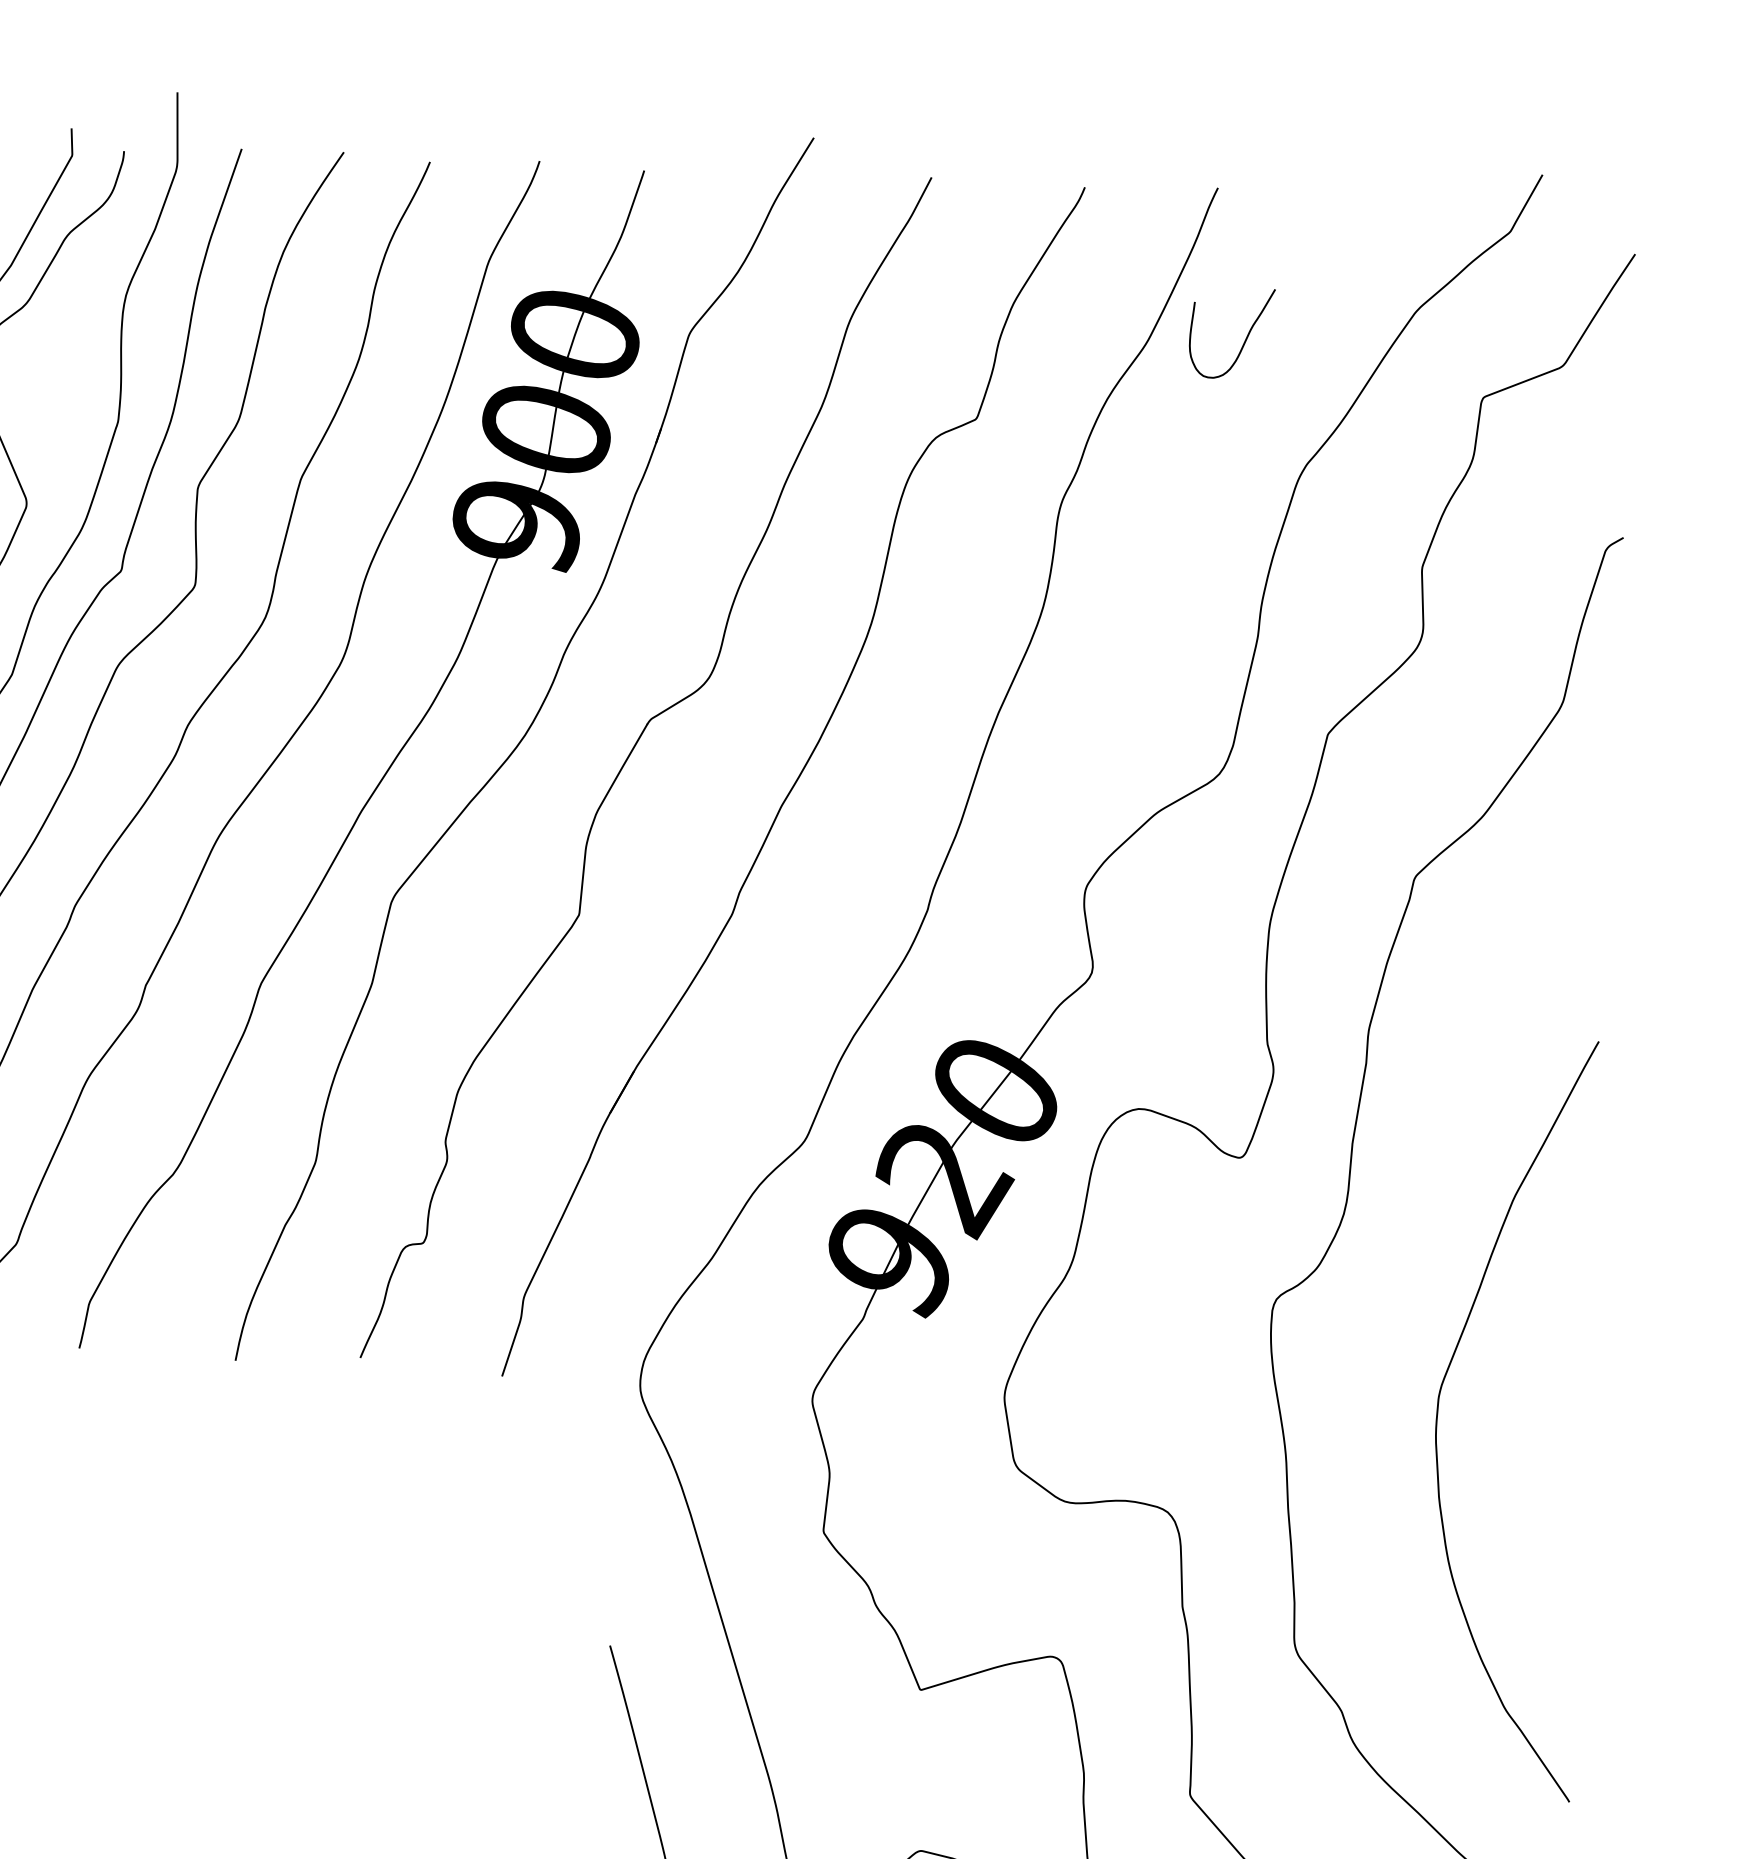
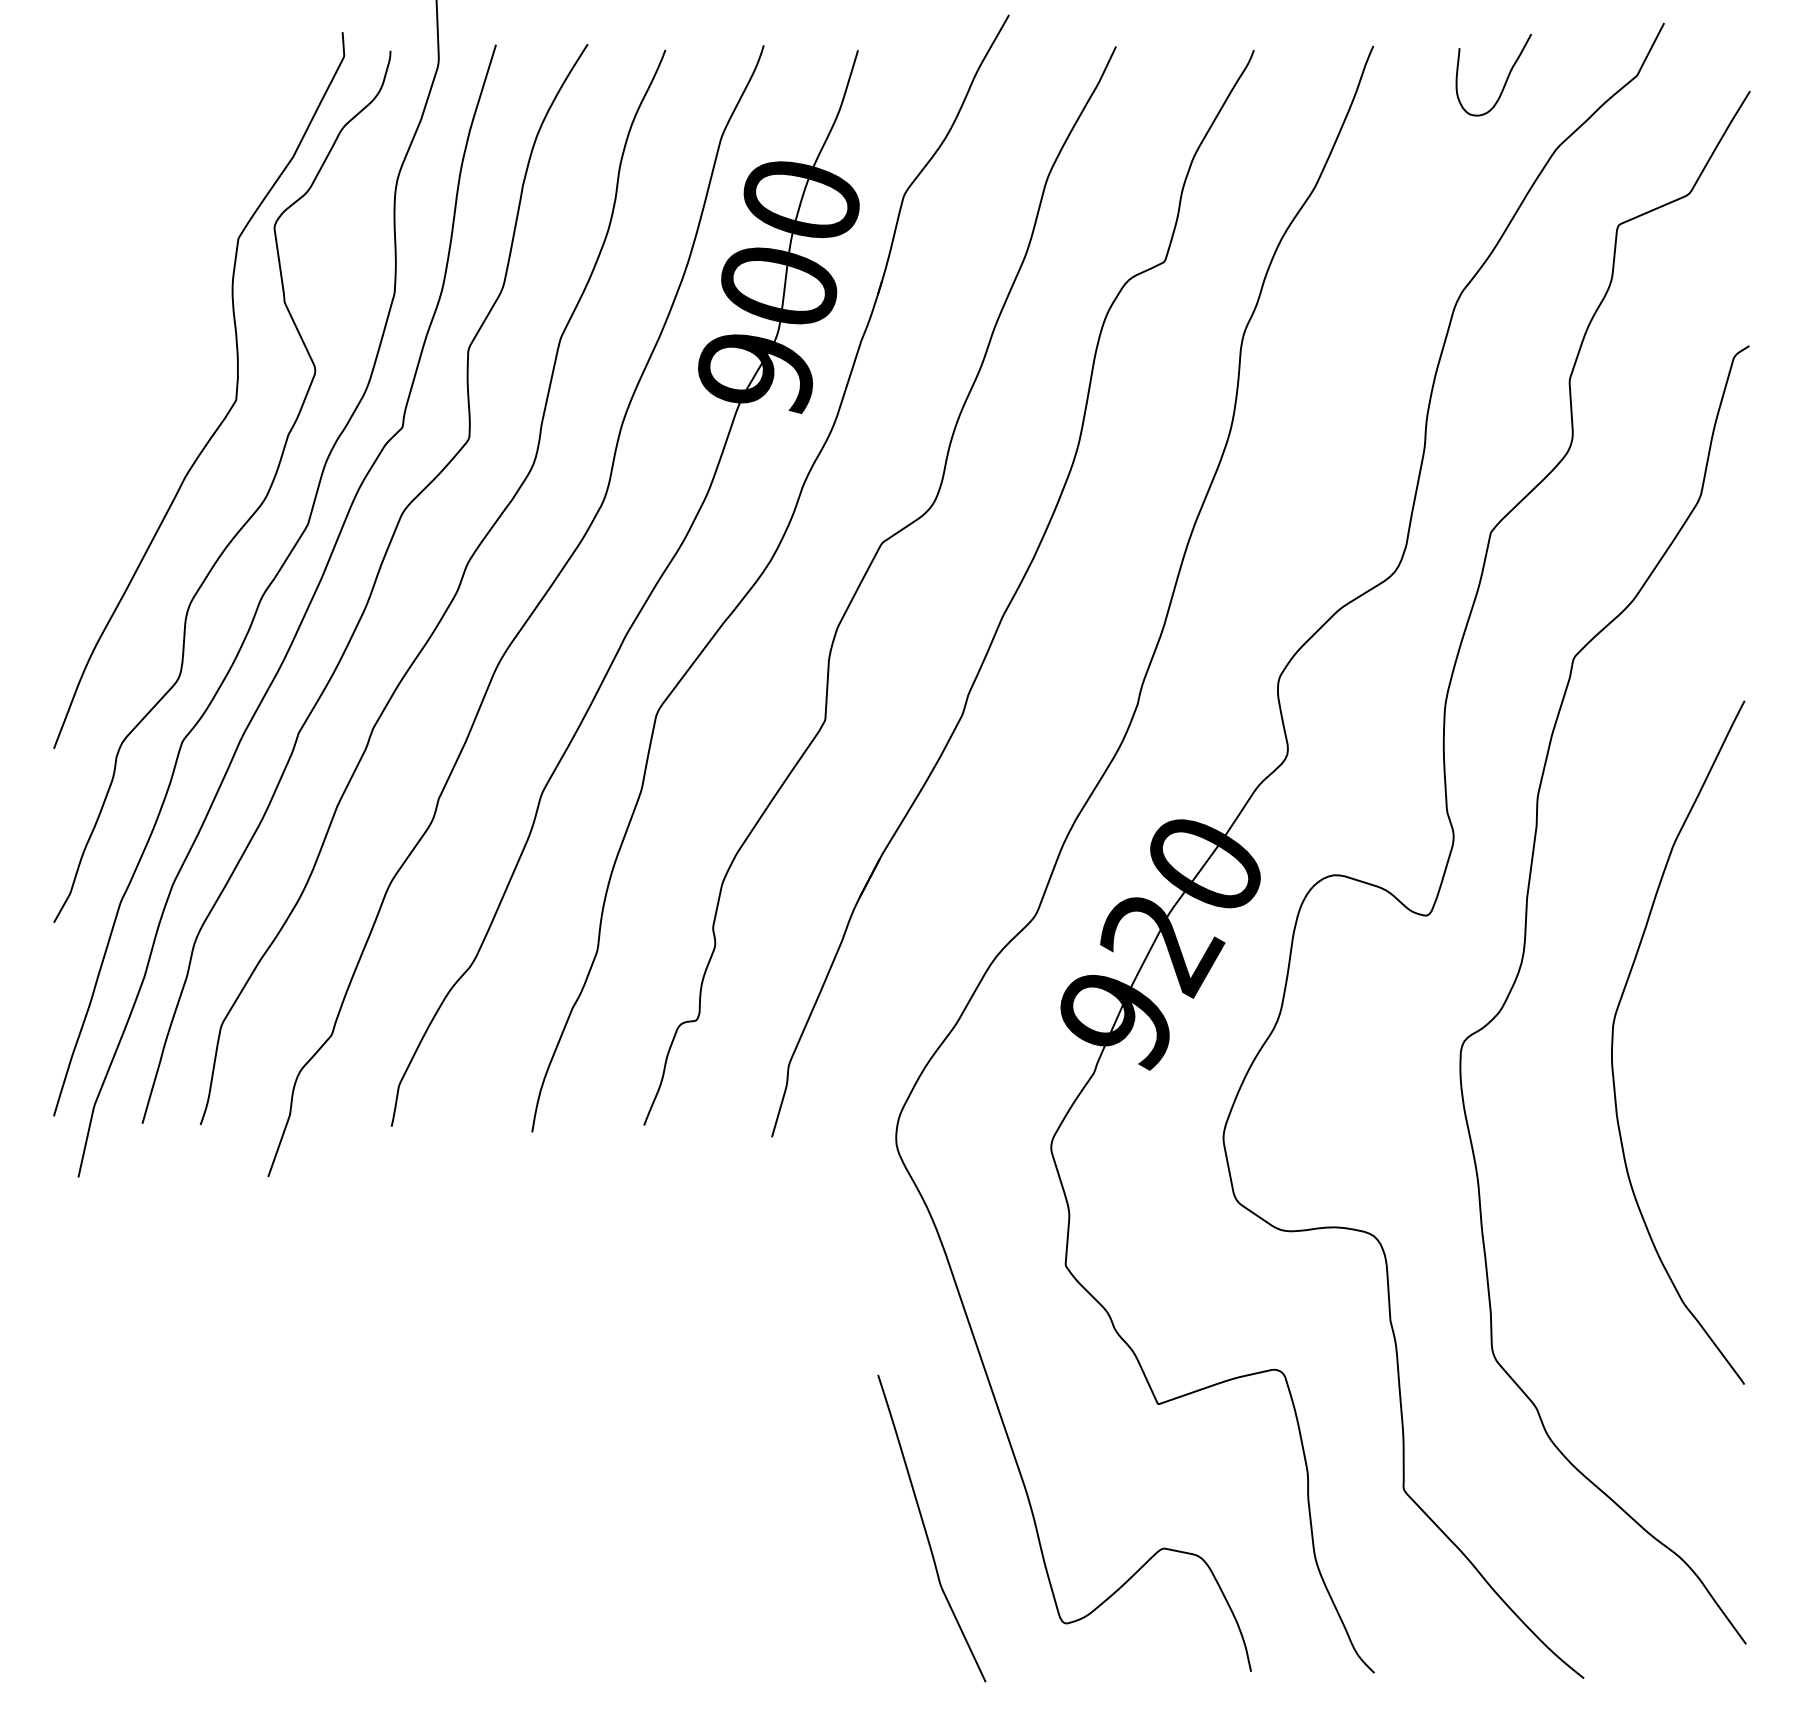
curve: (1244, 339) -> (1505, 80), moved
curve: (1438, 1416) -> (1613, 1042), moved

